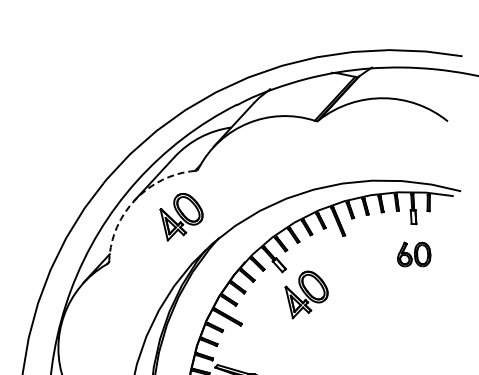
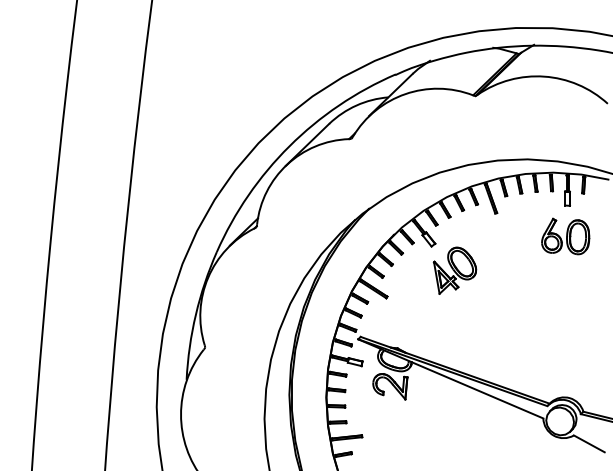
arc: (135, 199) -> (287, 164), dashed -> solid
part: (181, 216) -> (332, 184), removed
part: (413, 254) -> (565, 236), size x1.43

